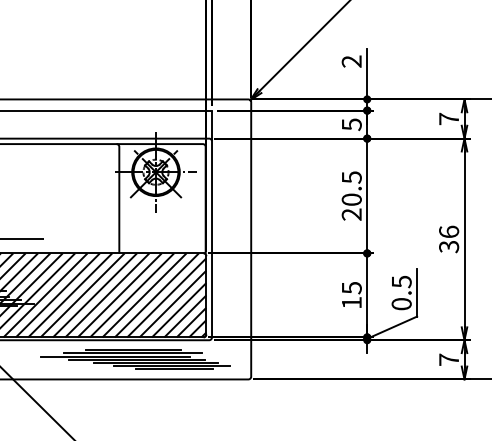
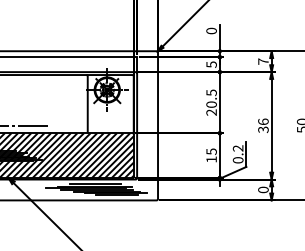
text: (351, 60) -> (211, 30), 2 -> 0
text: (400, 282) -> (237, 148), 0.5 -> 0.2
text: (449, 358) -> (263, 189), 7 -> 0

